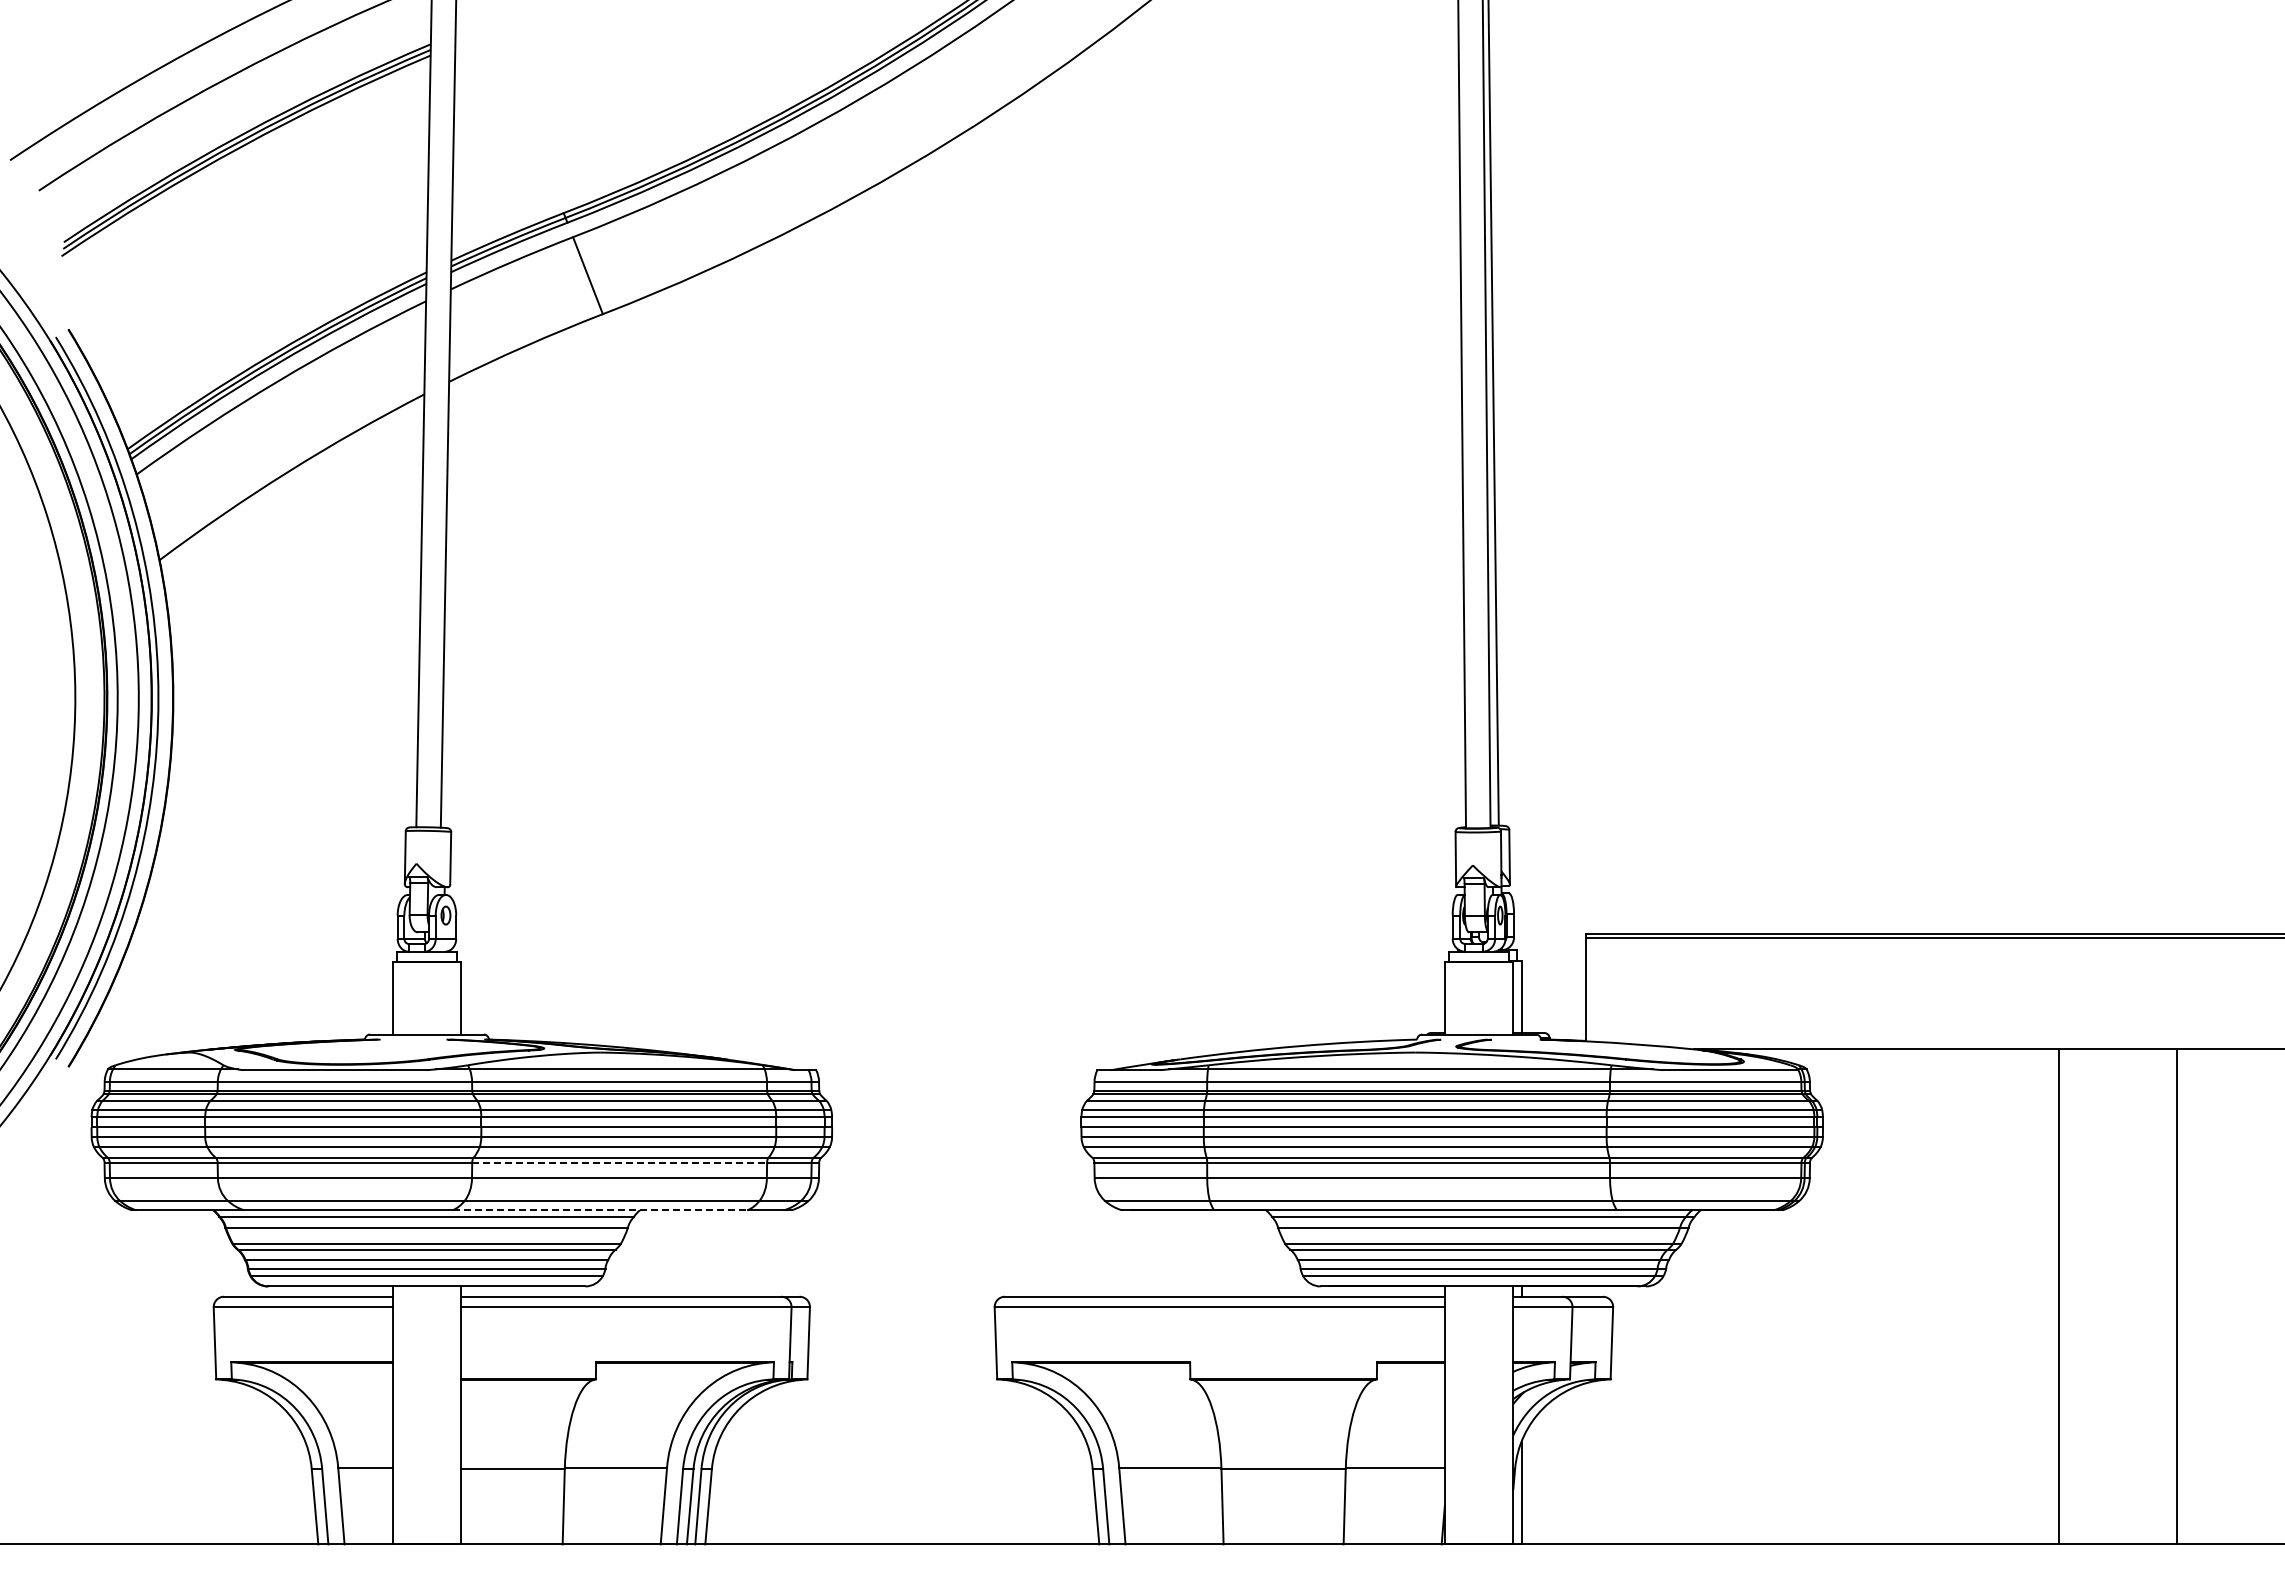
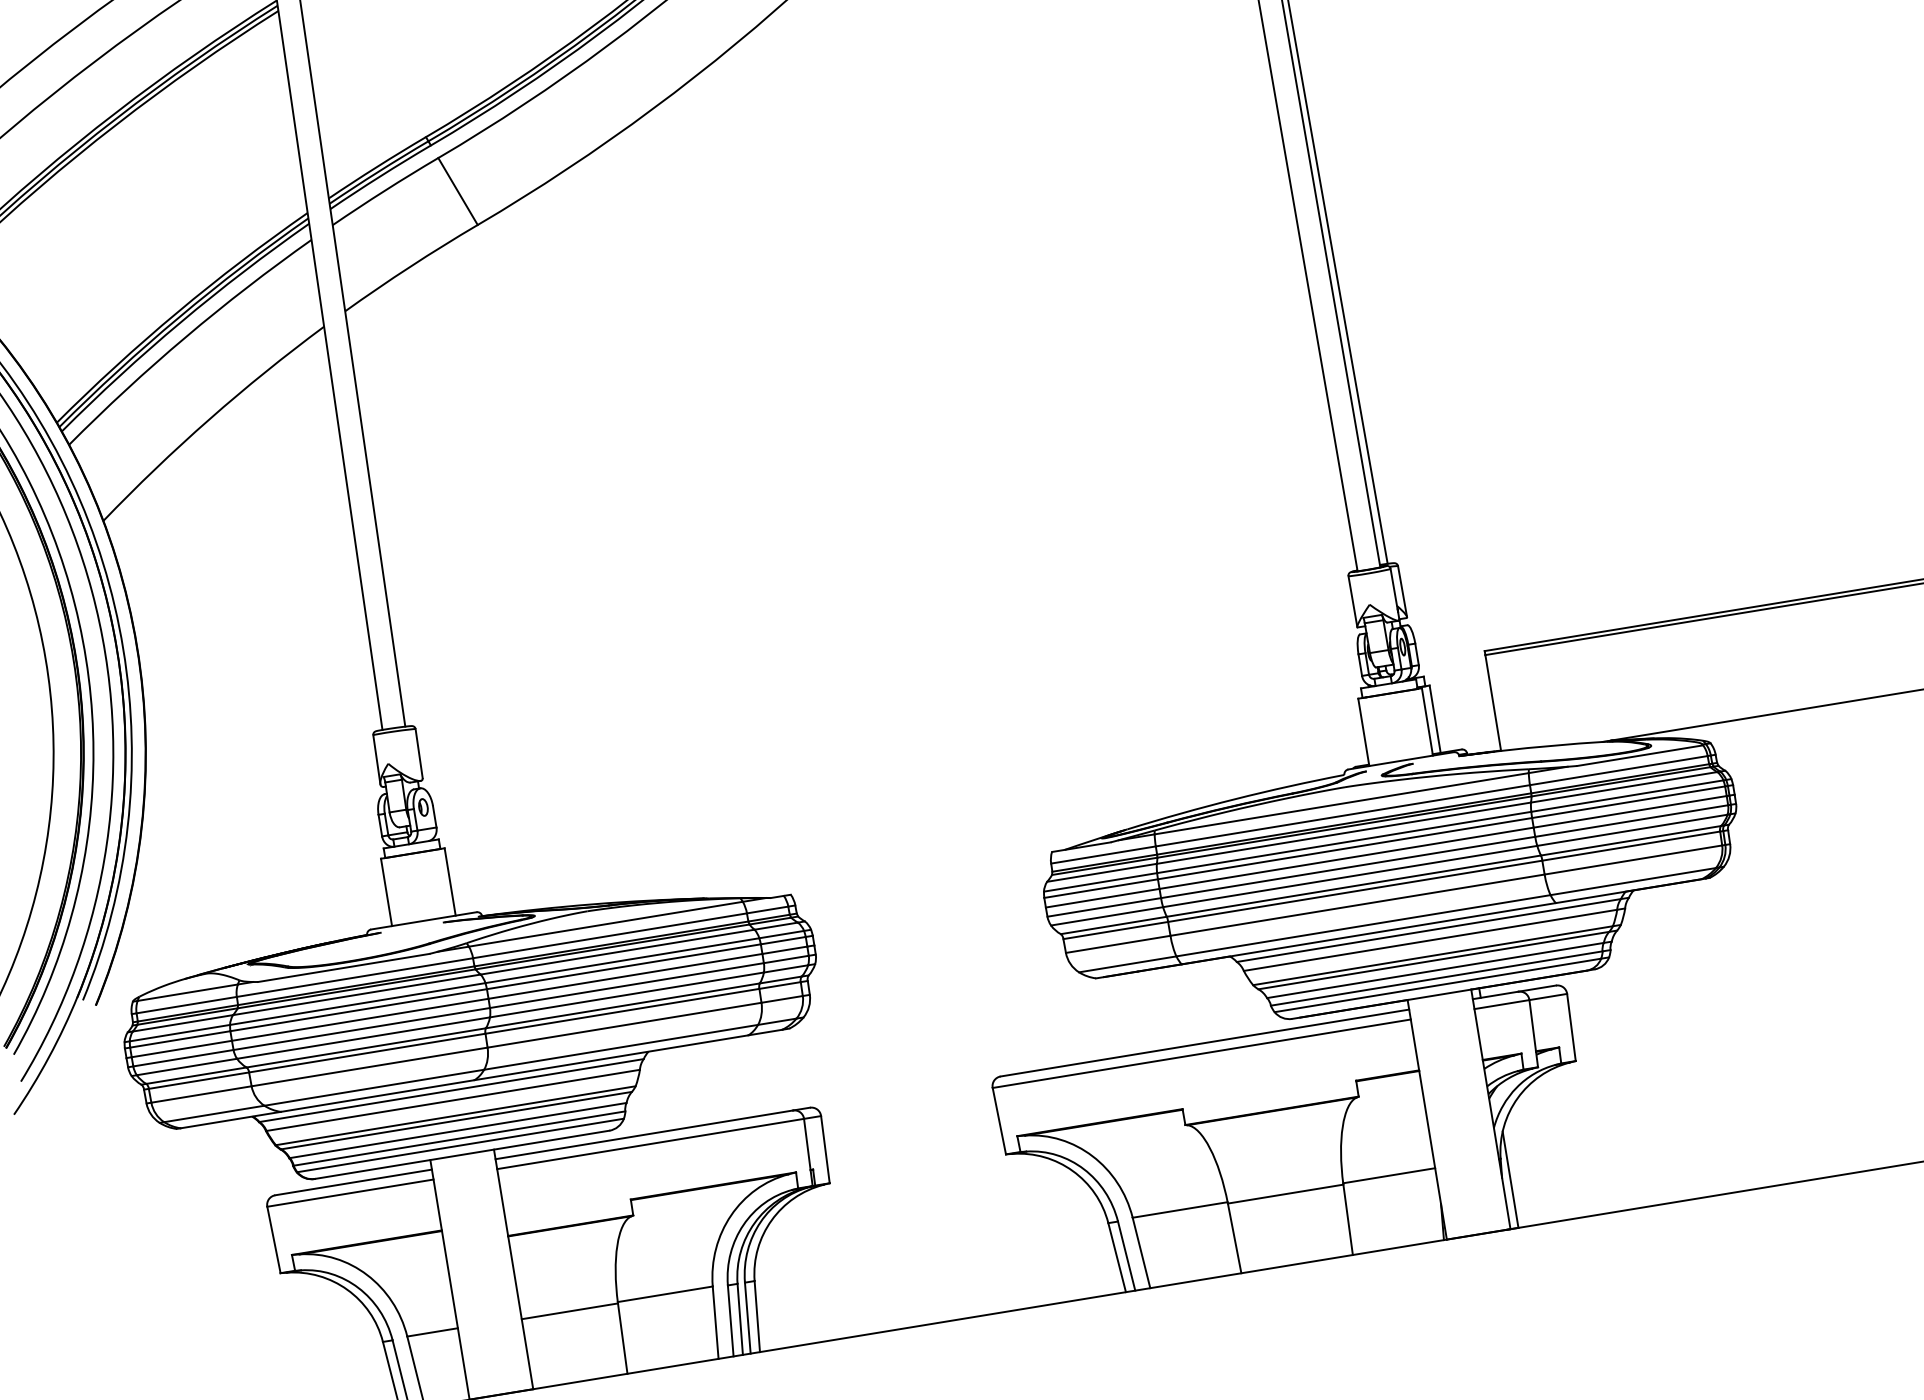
line: (620, 1163) -> (623, 1011), dashed -> solid
line: (600, 1210) -> (611, 1057), dashed -> solid

